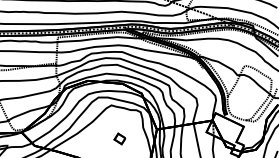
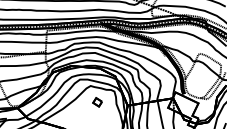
part: (119, 139) -> (97, 102), moved

